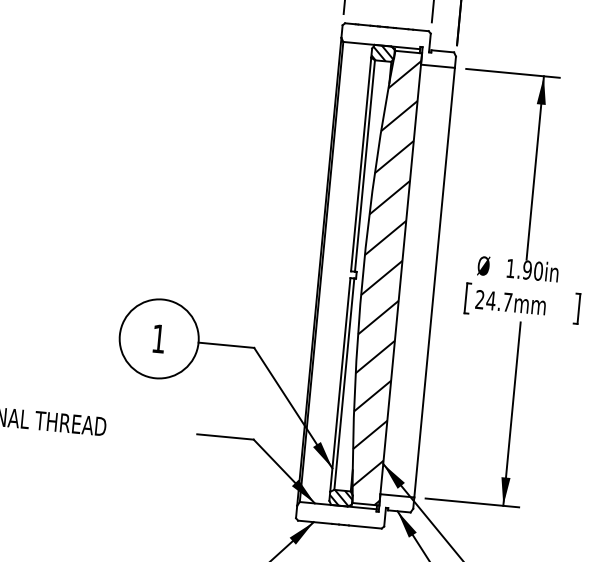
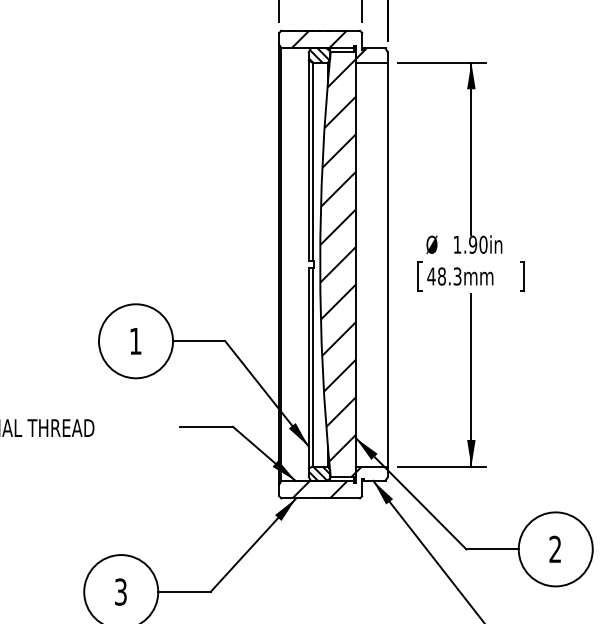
hatch: (393, 42) -> (328, 44), added
text: (493, 301) -> (444, 276), 24.7mm -> 48.3mm
hatch: (361, 509) -> (339, 482), added

